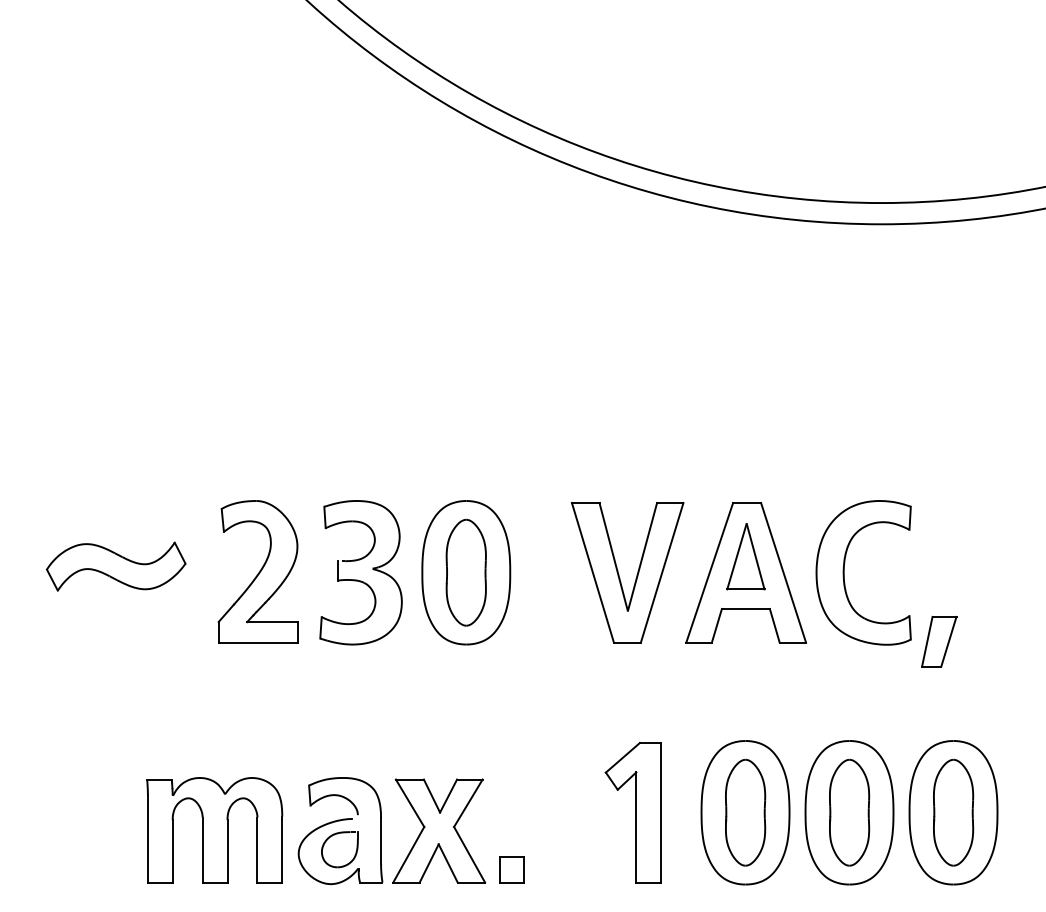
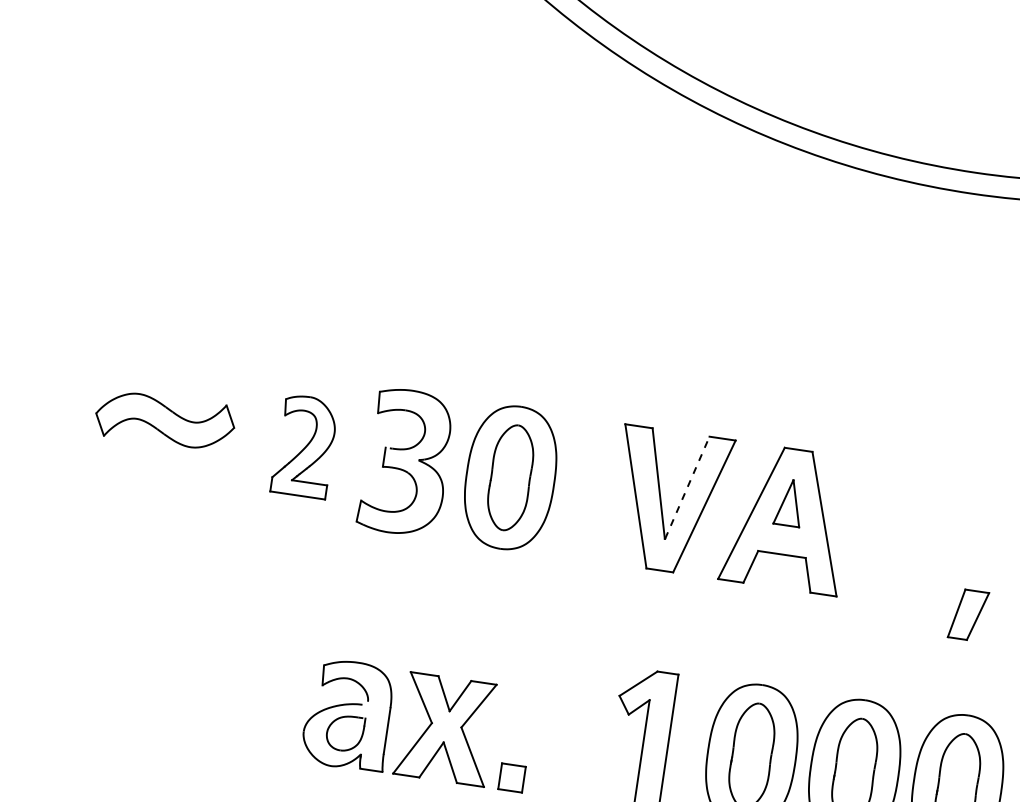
line: (642, 556) -> (687, 487), solid -> dashed
part: (745, 556) -> (789, 502), size x0.7
part: (257, 571) -> (304, 446), size x0.7
part: (844, 572) -> (884, 532), removed
part: (214, 830) -> (223, 695), removed

